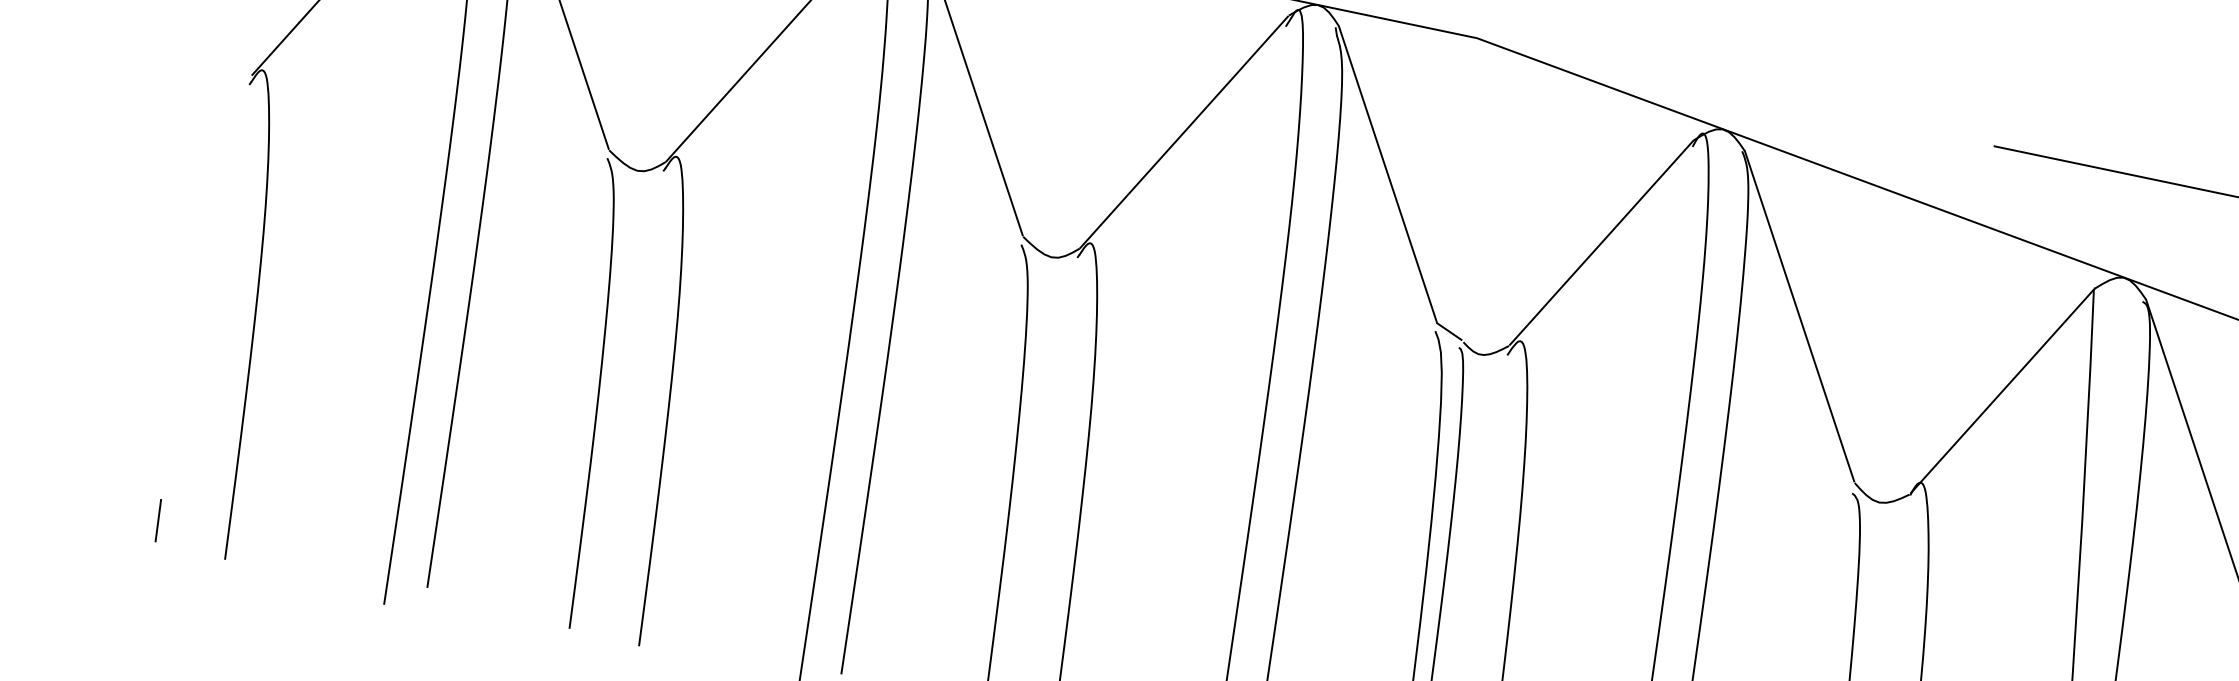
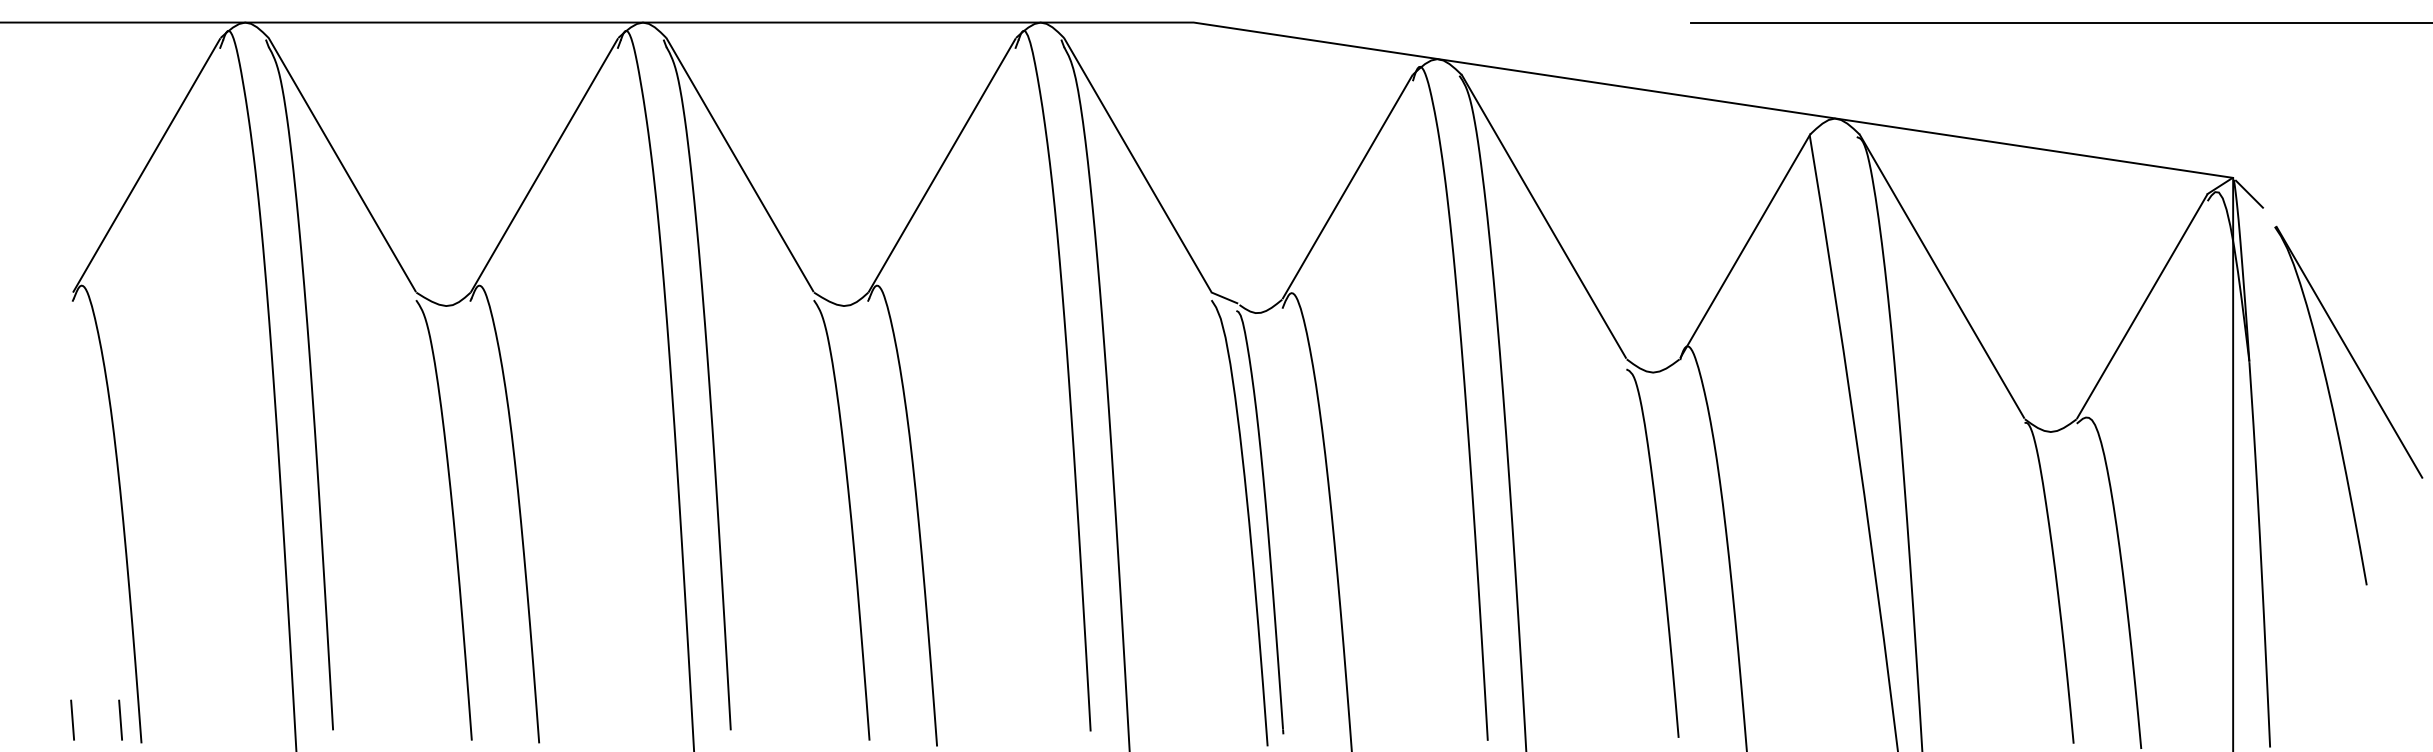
line: (208, 530) -> (120, 719), added

